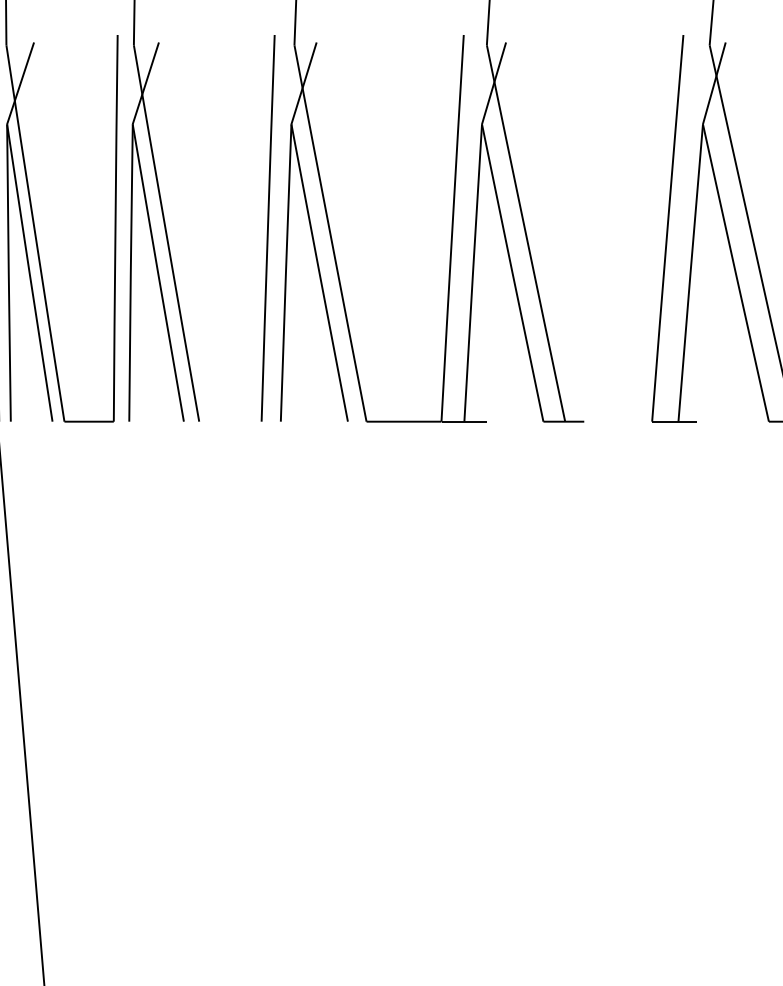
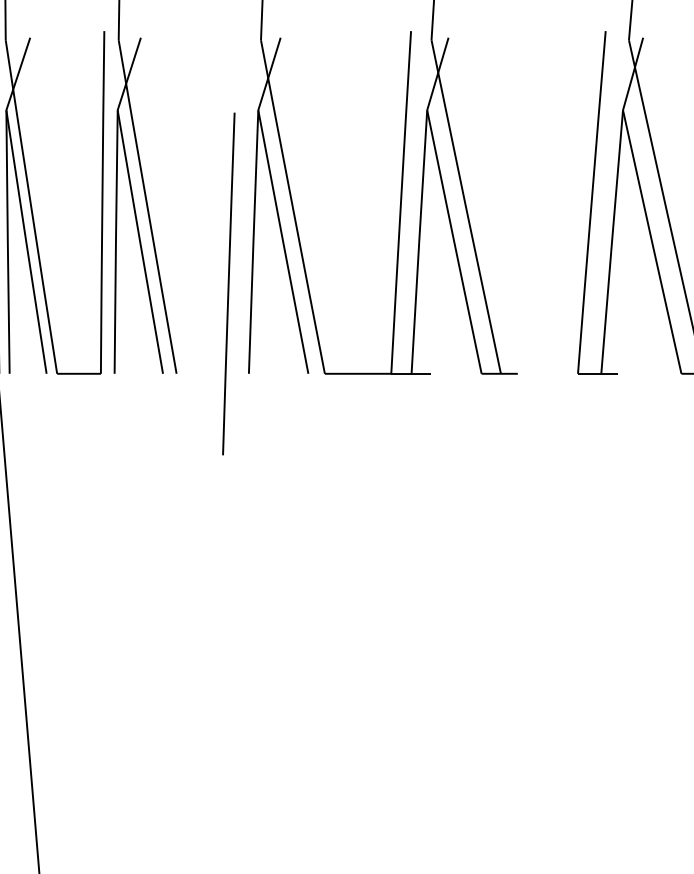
line: (267, 228) -> (228, 284), moved

